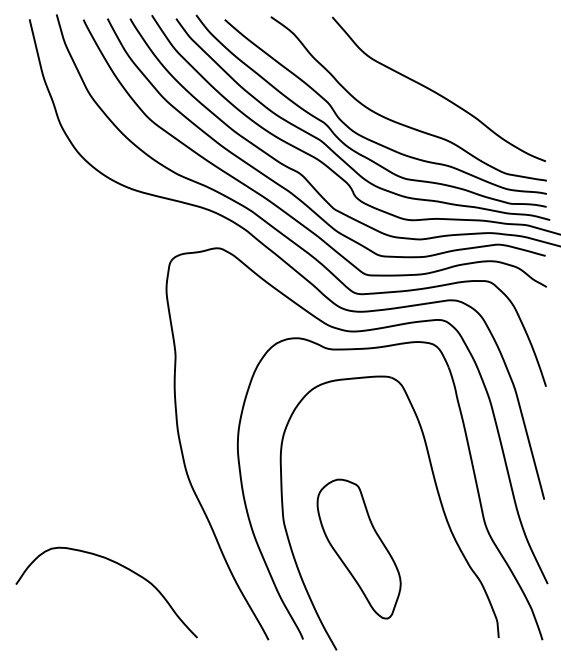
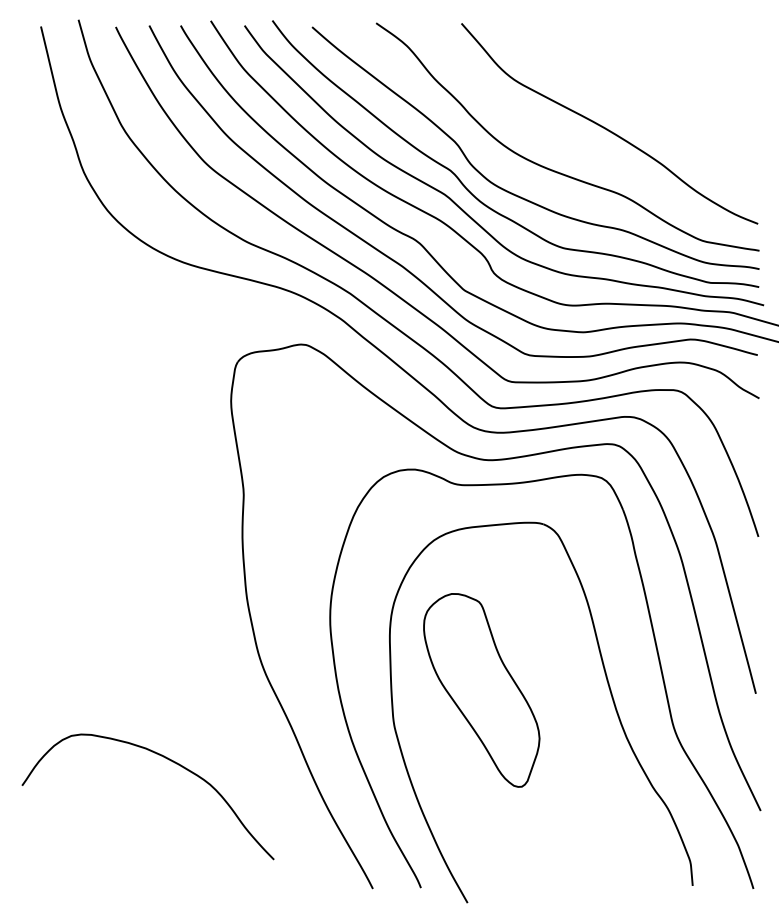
part: (358, 549) -> (481, 690), moved
curve: (122, 567) -> (170, 761), moved

